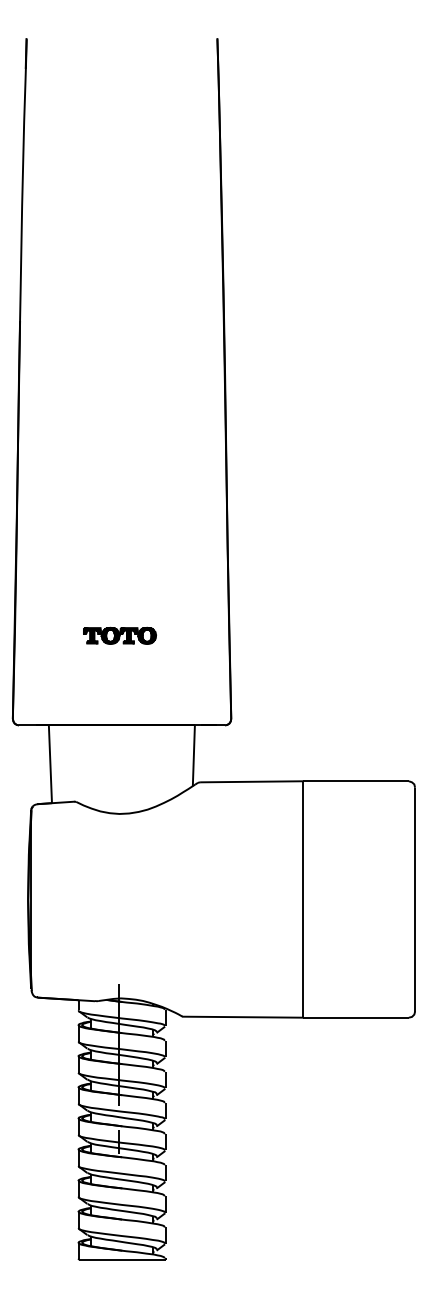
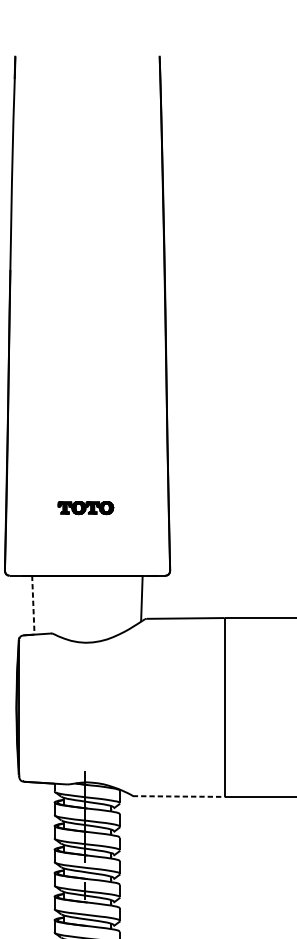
line: (50, 764) -> (33, 605), solid -> dashed
line: (242, 1017) -> (178, 796), solid -> dashed

